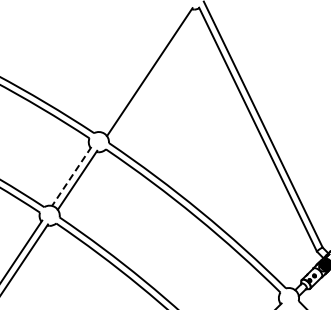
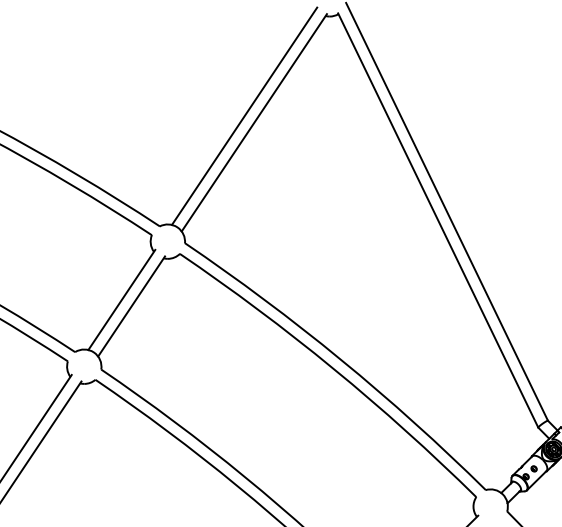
line: (143, 68) -> (243, 116), added
line: (71, 176) -> (121, 300), dashed -> solid

